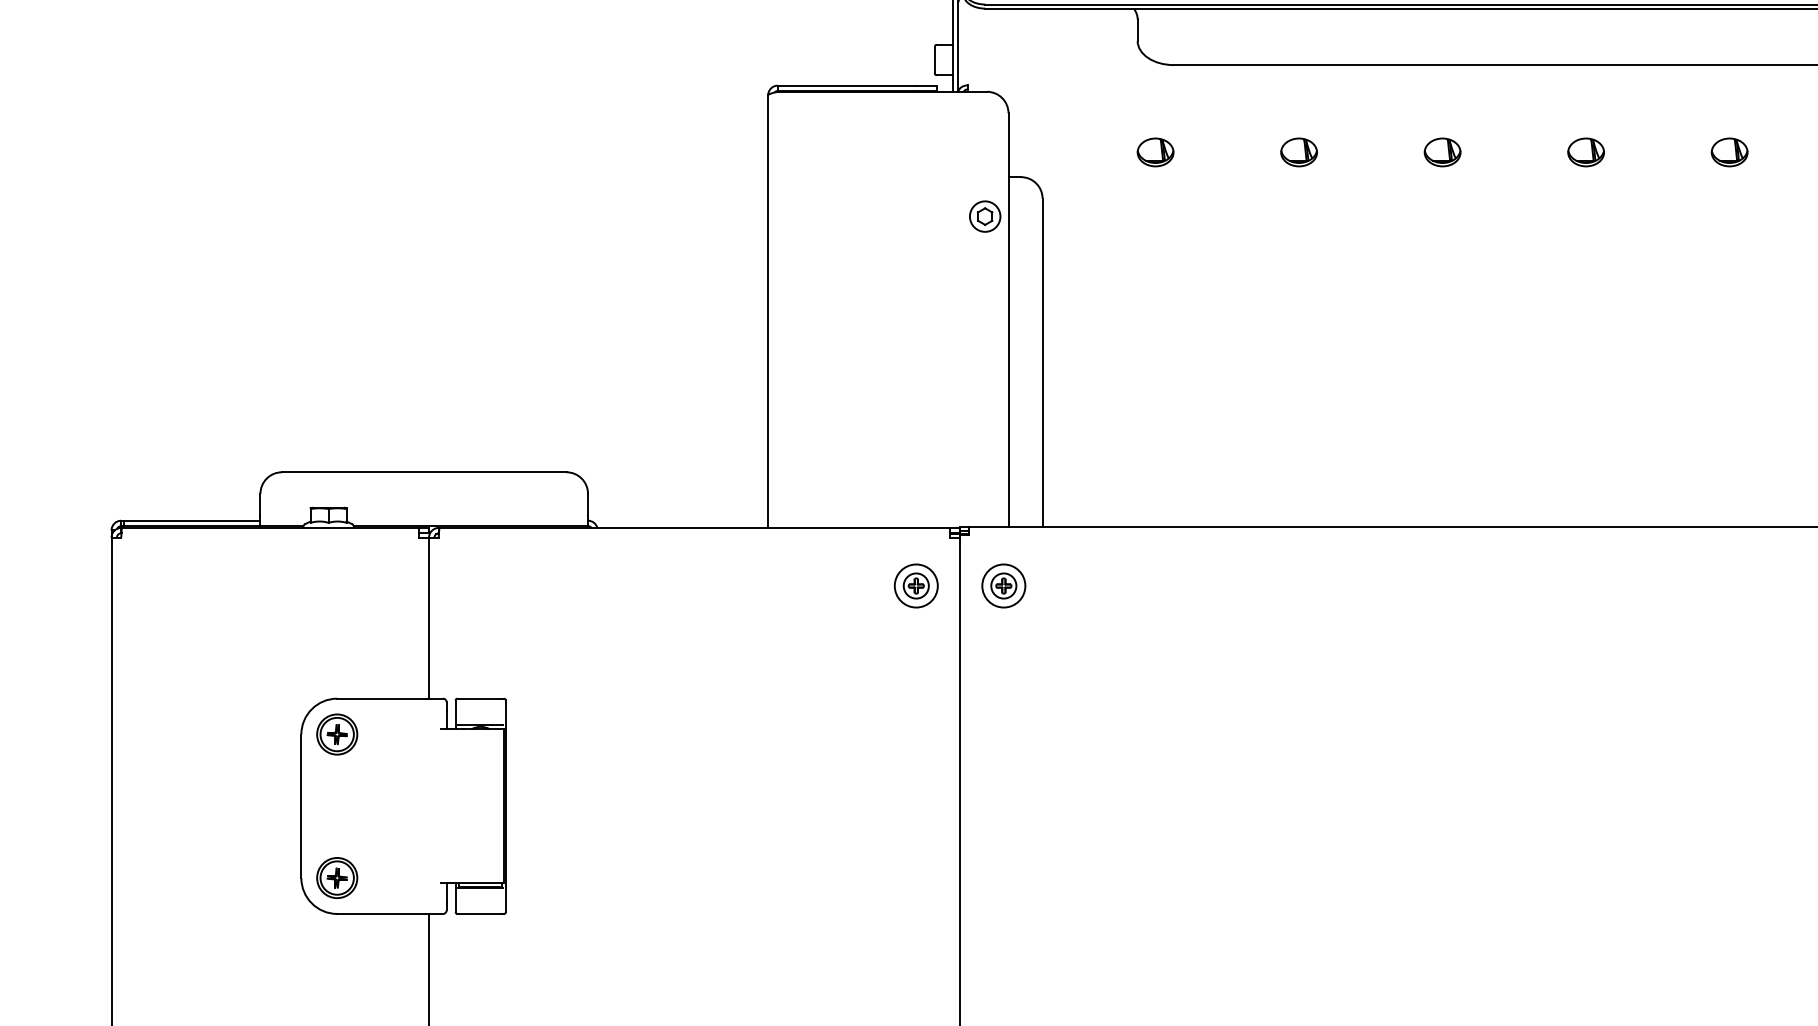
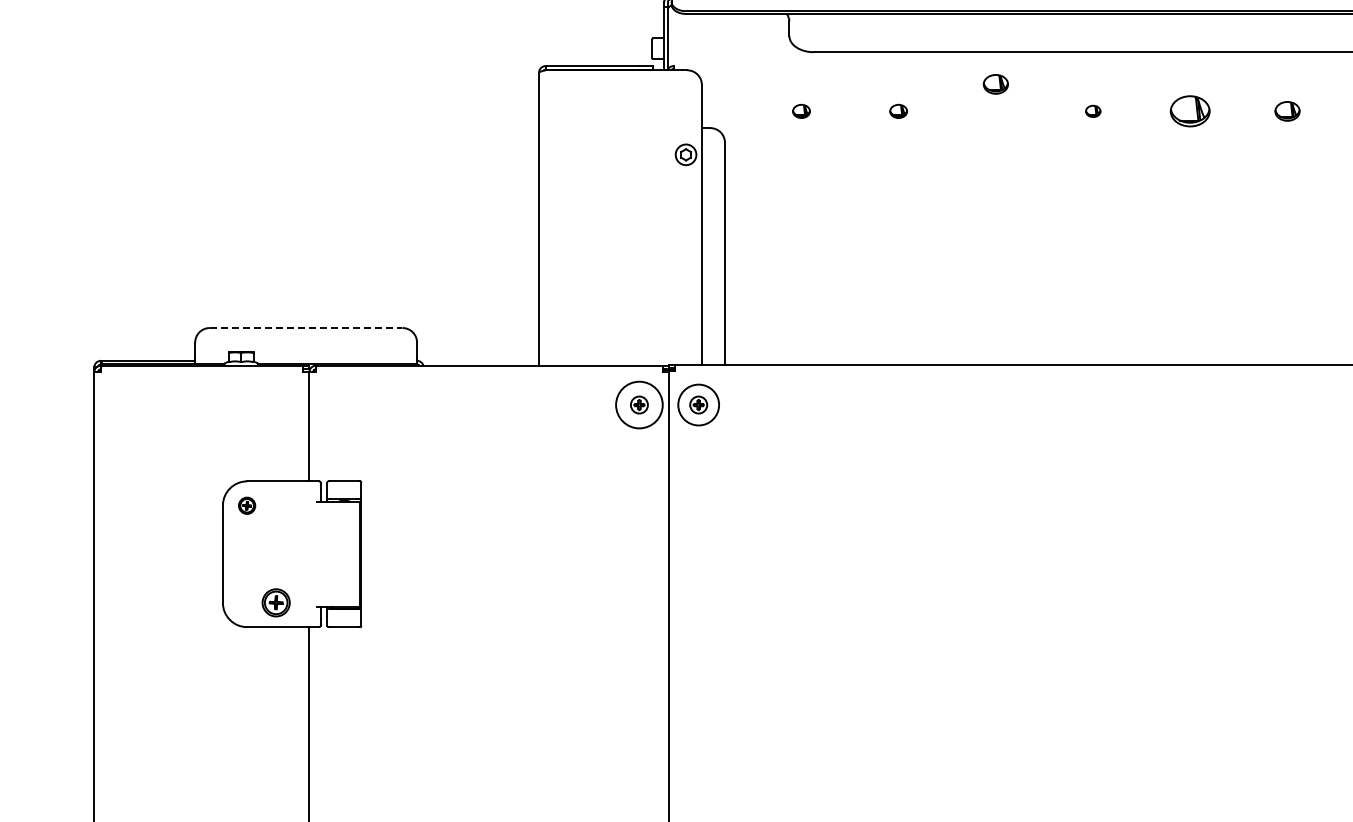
part: (1155, 152) -> (801, 111), size x0.7
part: (1298, 152) -> (898, 111), size x0.7
part: (1442, 152) -> (995, 84), moved
part: (1586, 152) -> (1093, 111), size x0.6
part: (1729, 152) -> (1190, 111), size x1.6
line: (424, 472) -> (306, 328), solid -> dashed
circle: (916, 585) -> (639, 404), size x1.6
circle: (1003, 585) -> (698, 404), size x1.4
part: (336, 734) -> (246, 505), size x0.6
part: (336, 877) -> (275, 602), moved

